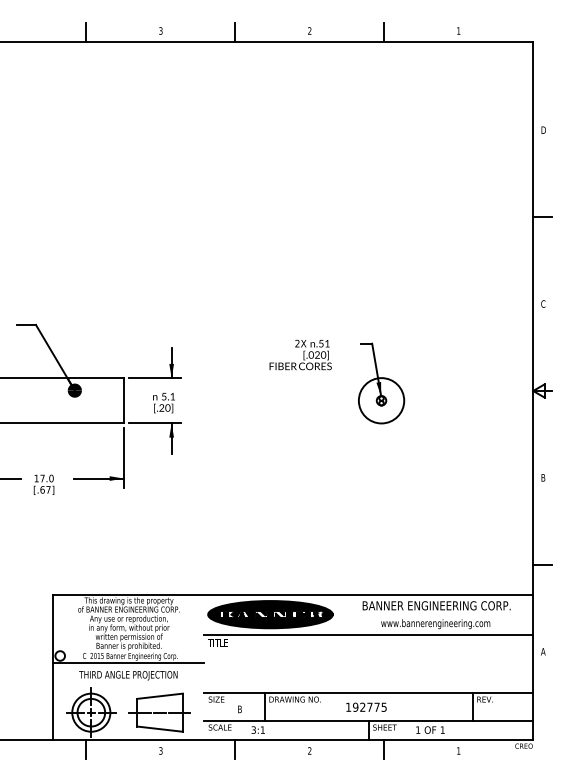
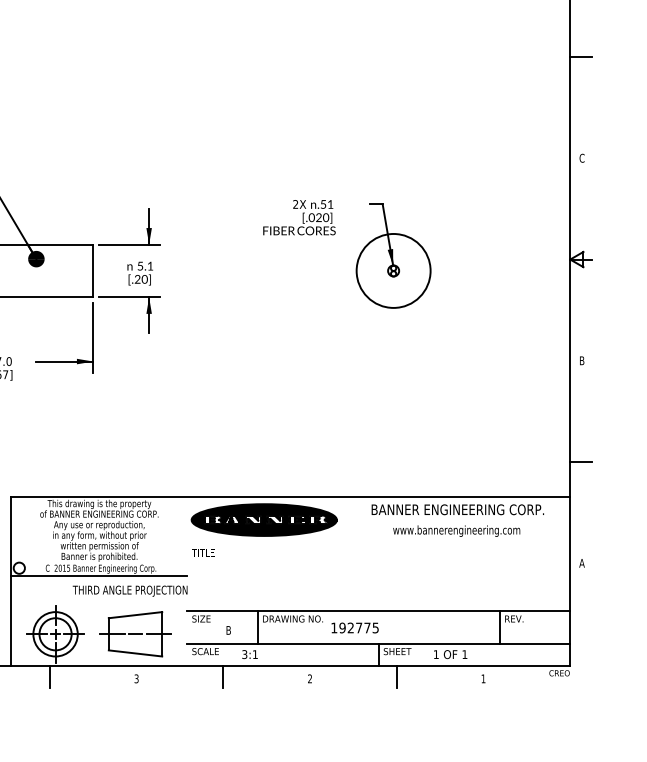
circle: (381, 400) -> (393, 270), size x1.4
line: (368, 635) -> (378, 544), removed
text: (128, 675) -> (130, 590), moved
text: (366, 706) -> (355, 627), moved

